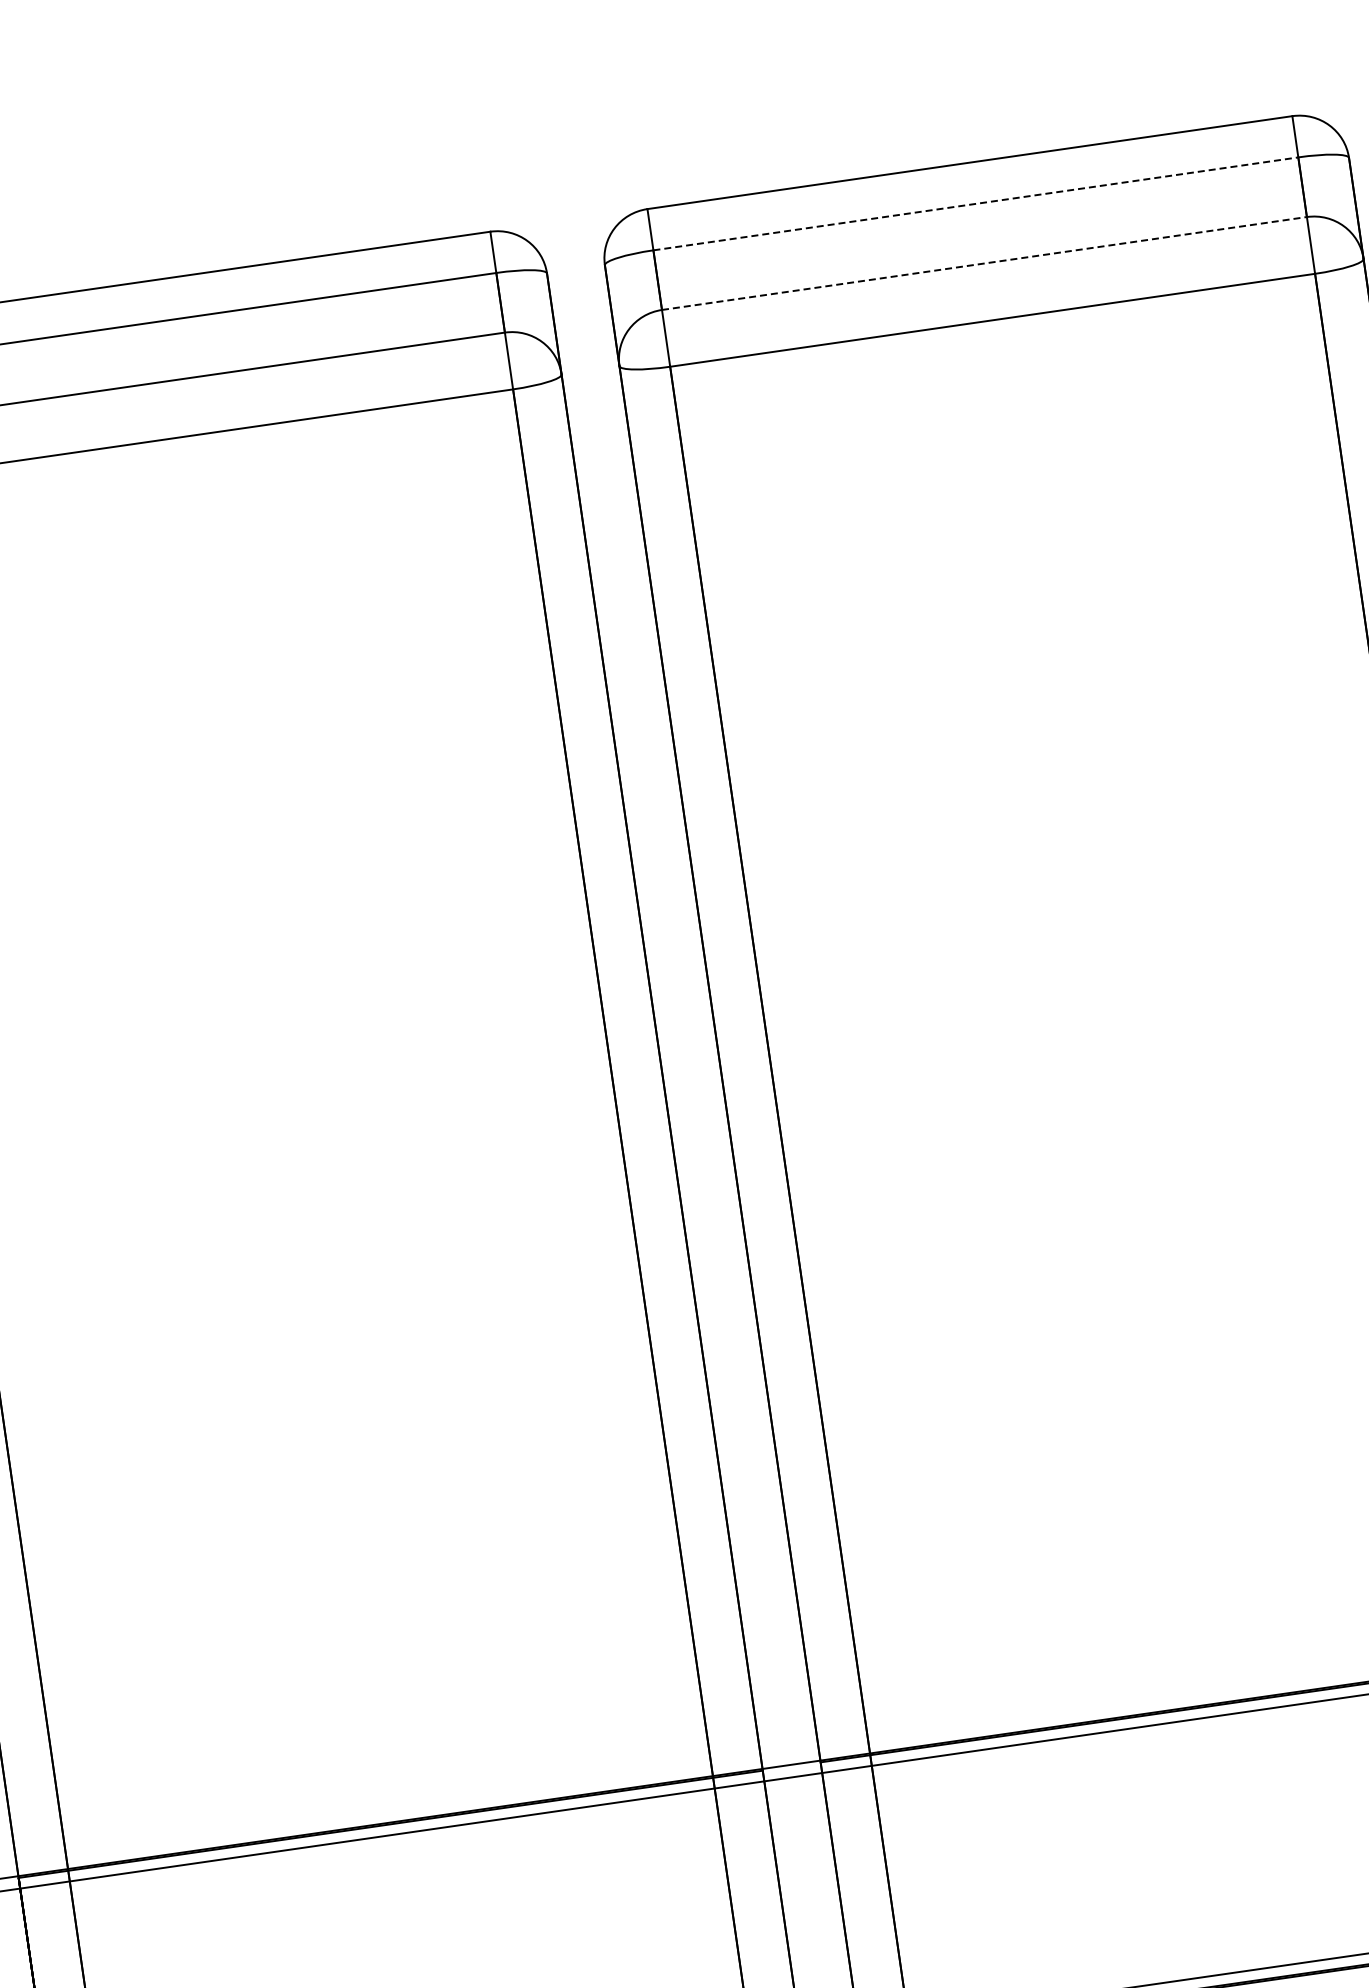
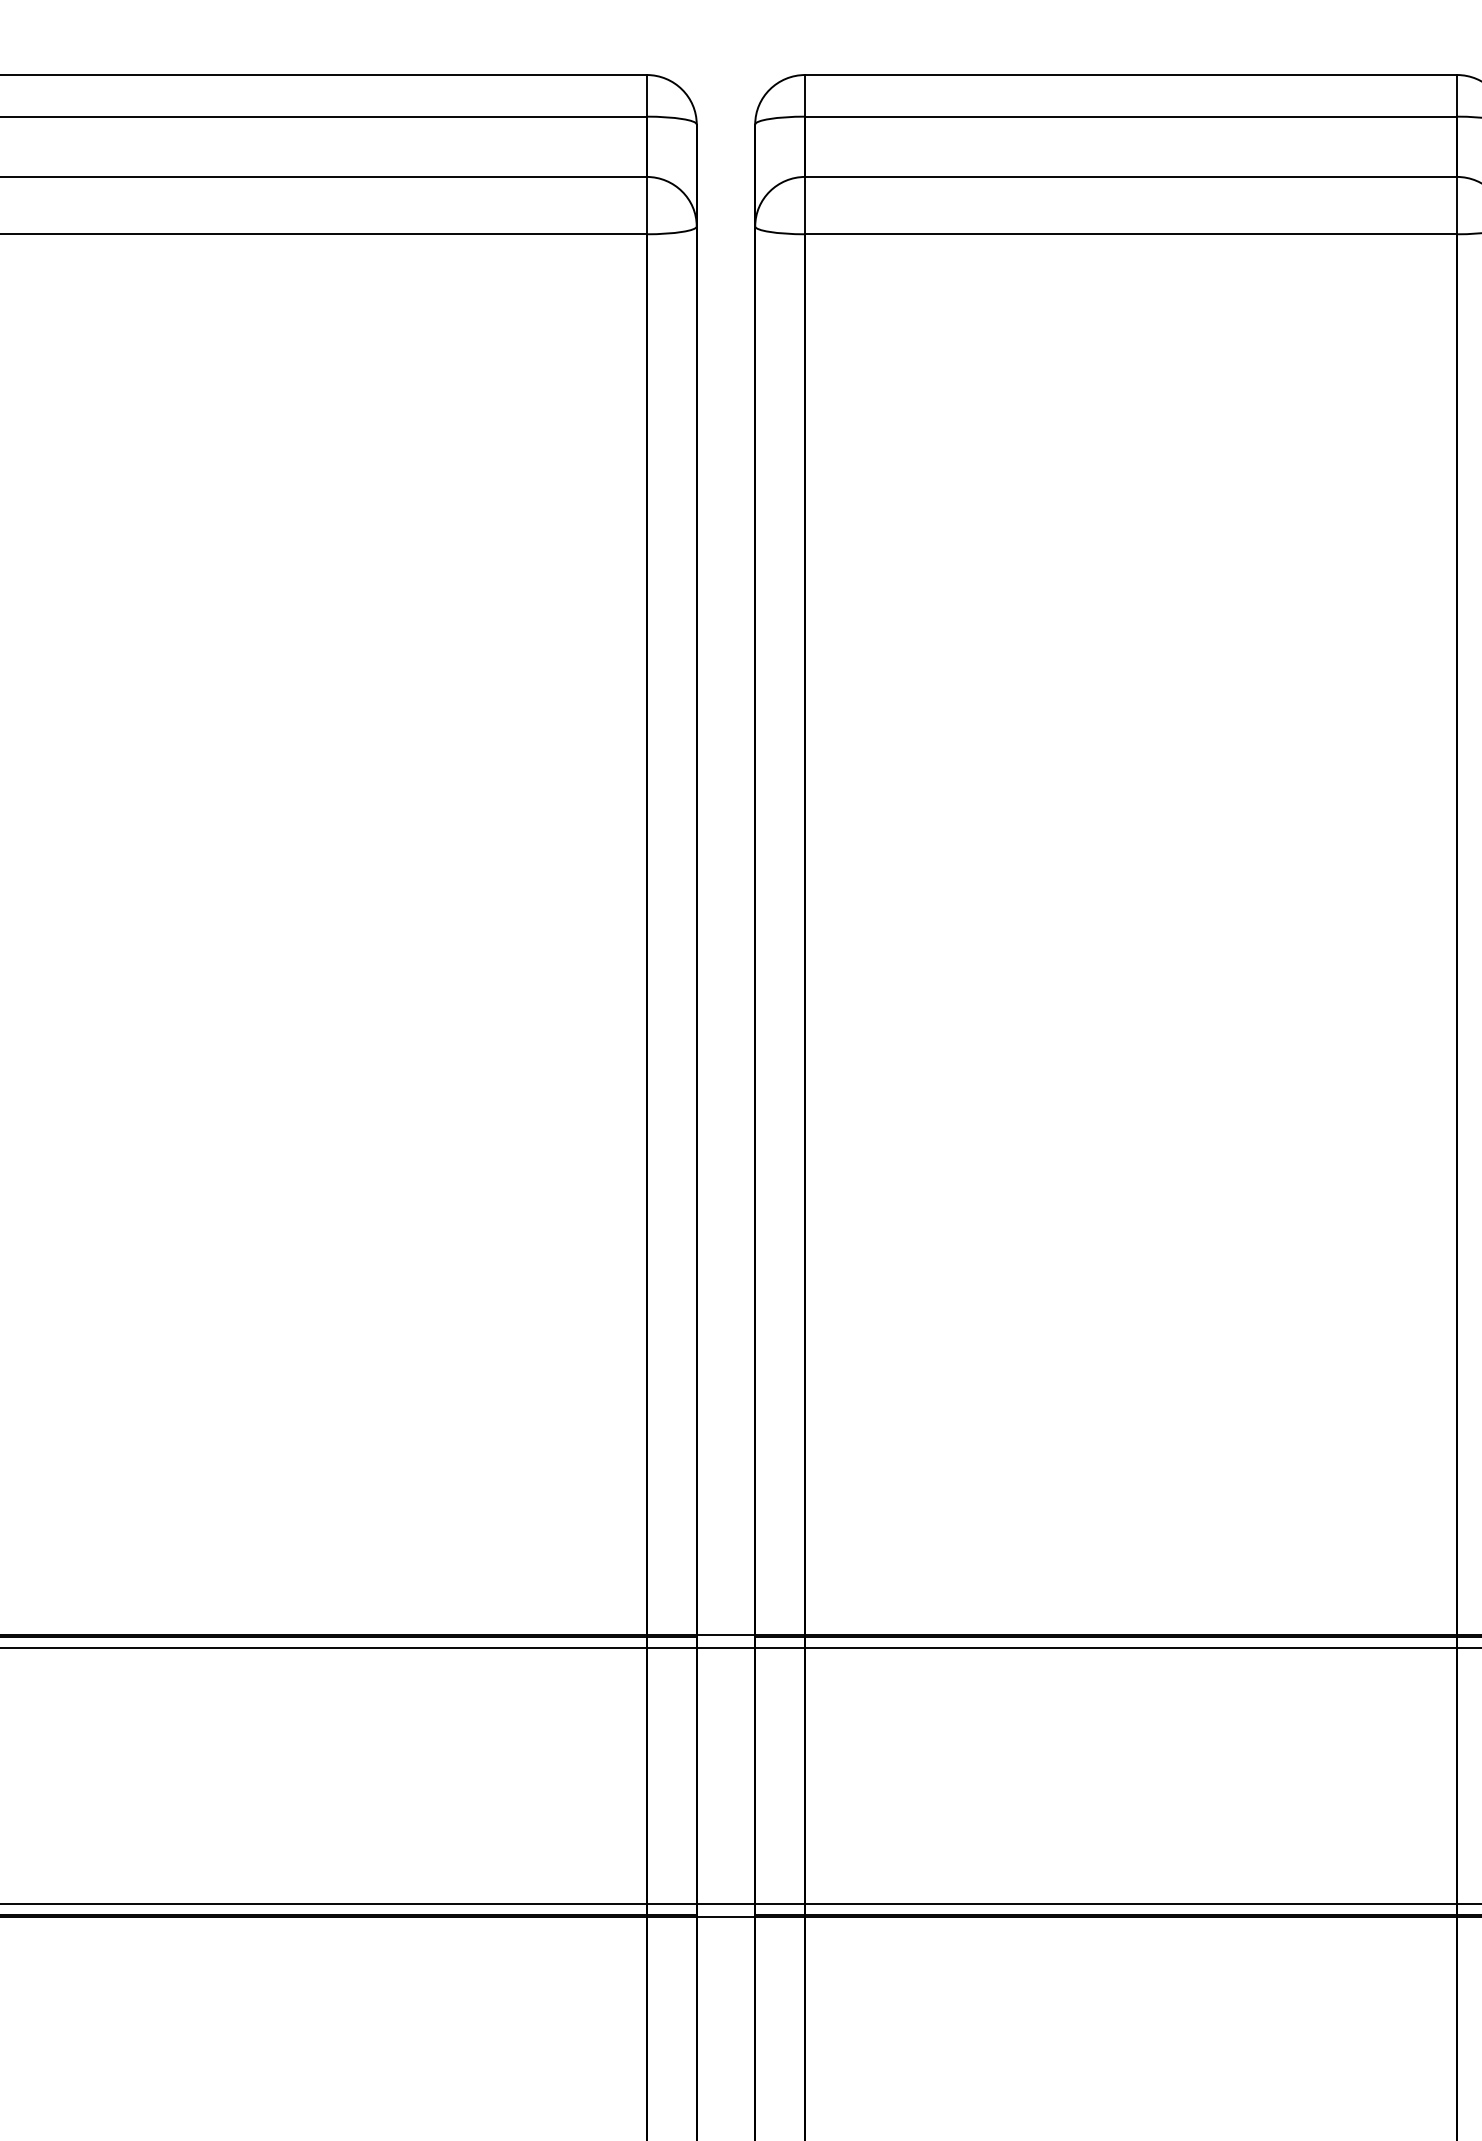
line: (976, 203) -> (1131, 116), dashed -> solid
line: (984, 263) -> (1131, 176), dashed -> solid

